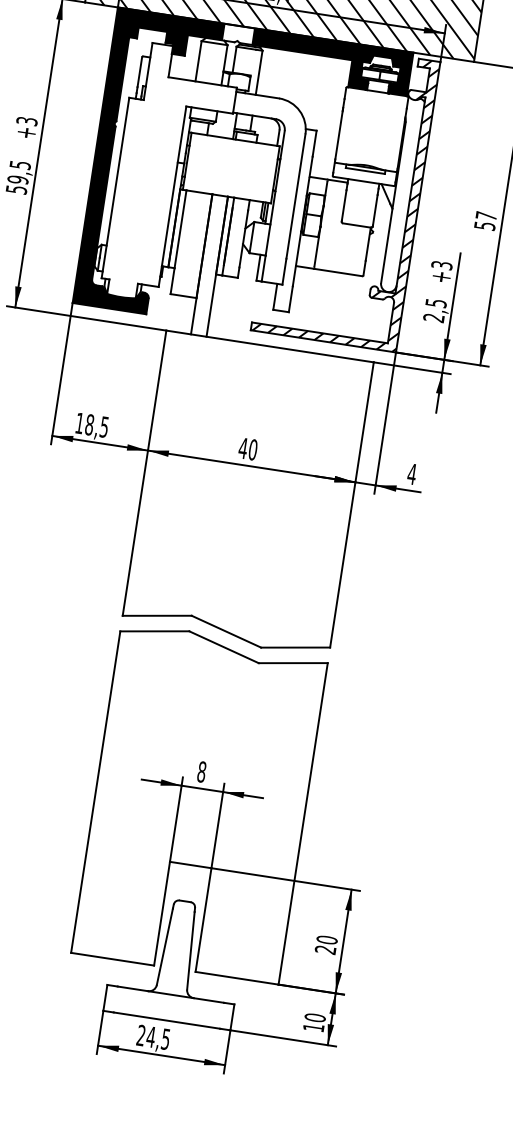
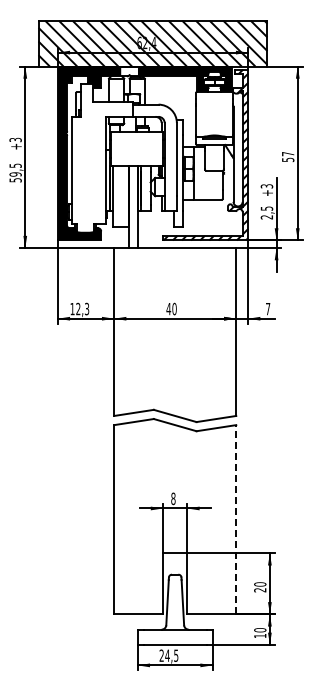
text: (96, 424) -> (82, 308), 18,5 -> 12,3
text: (410, 474) -> (267, 309), 4 -> 7
line: (303, 823) -> (236, 519), solid -> dashed

